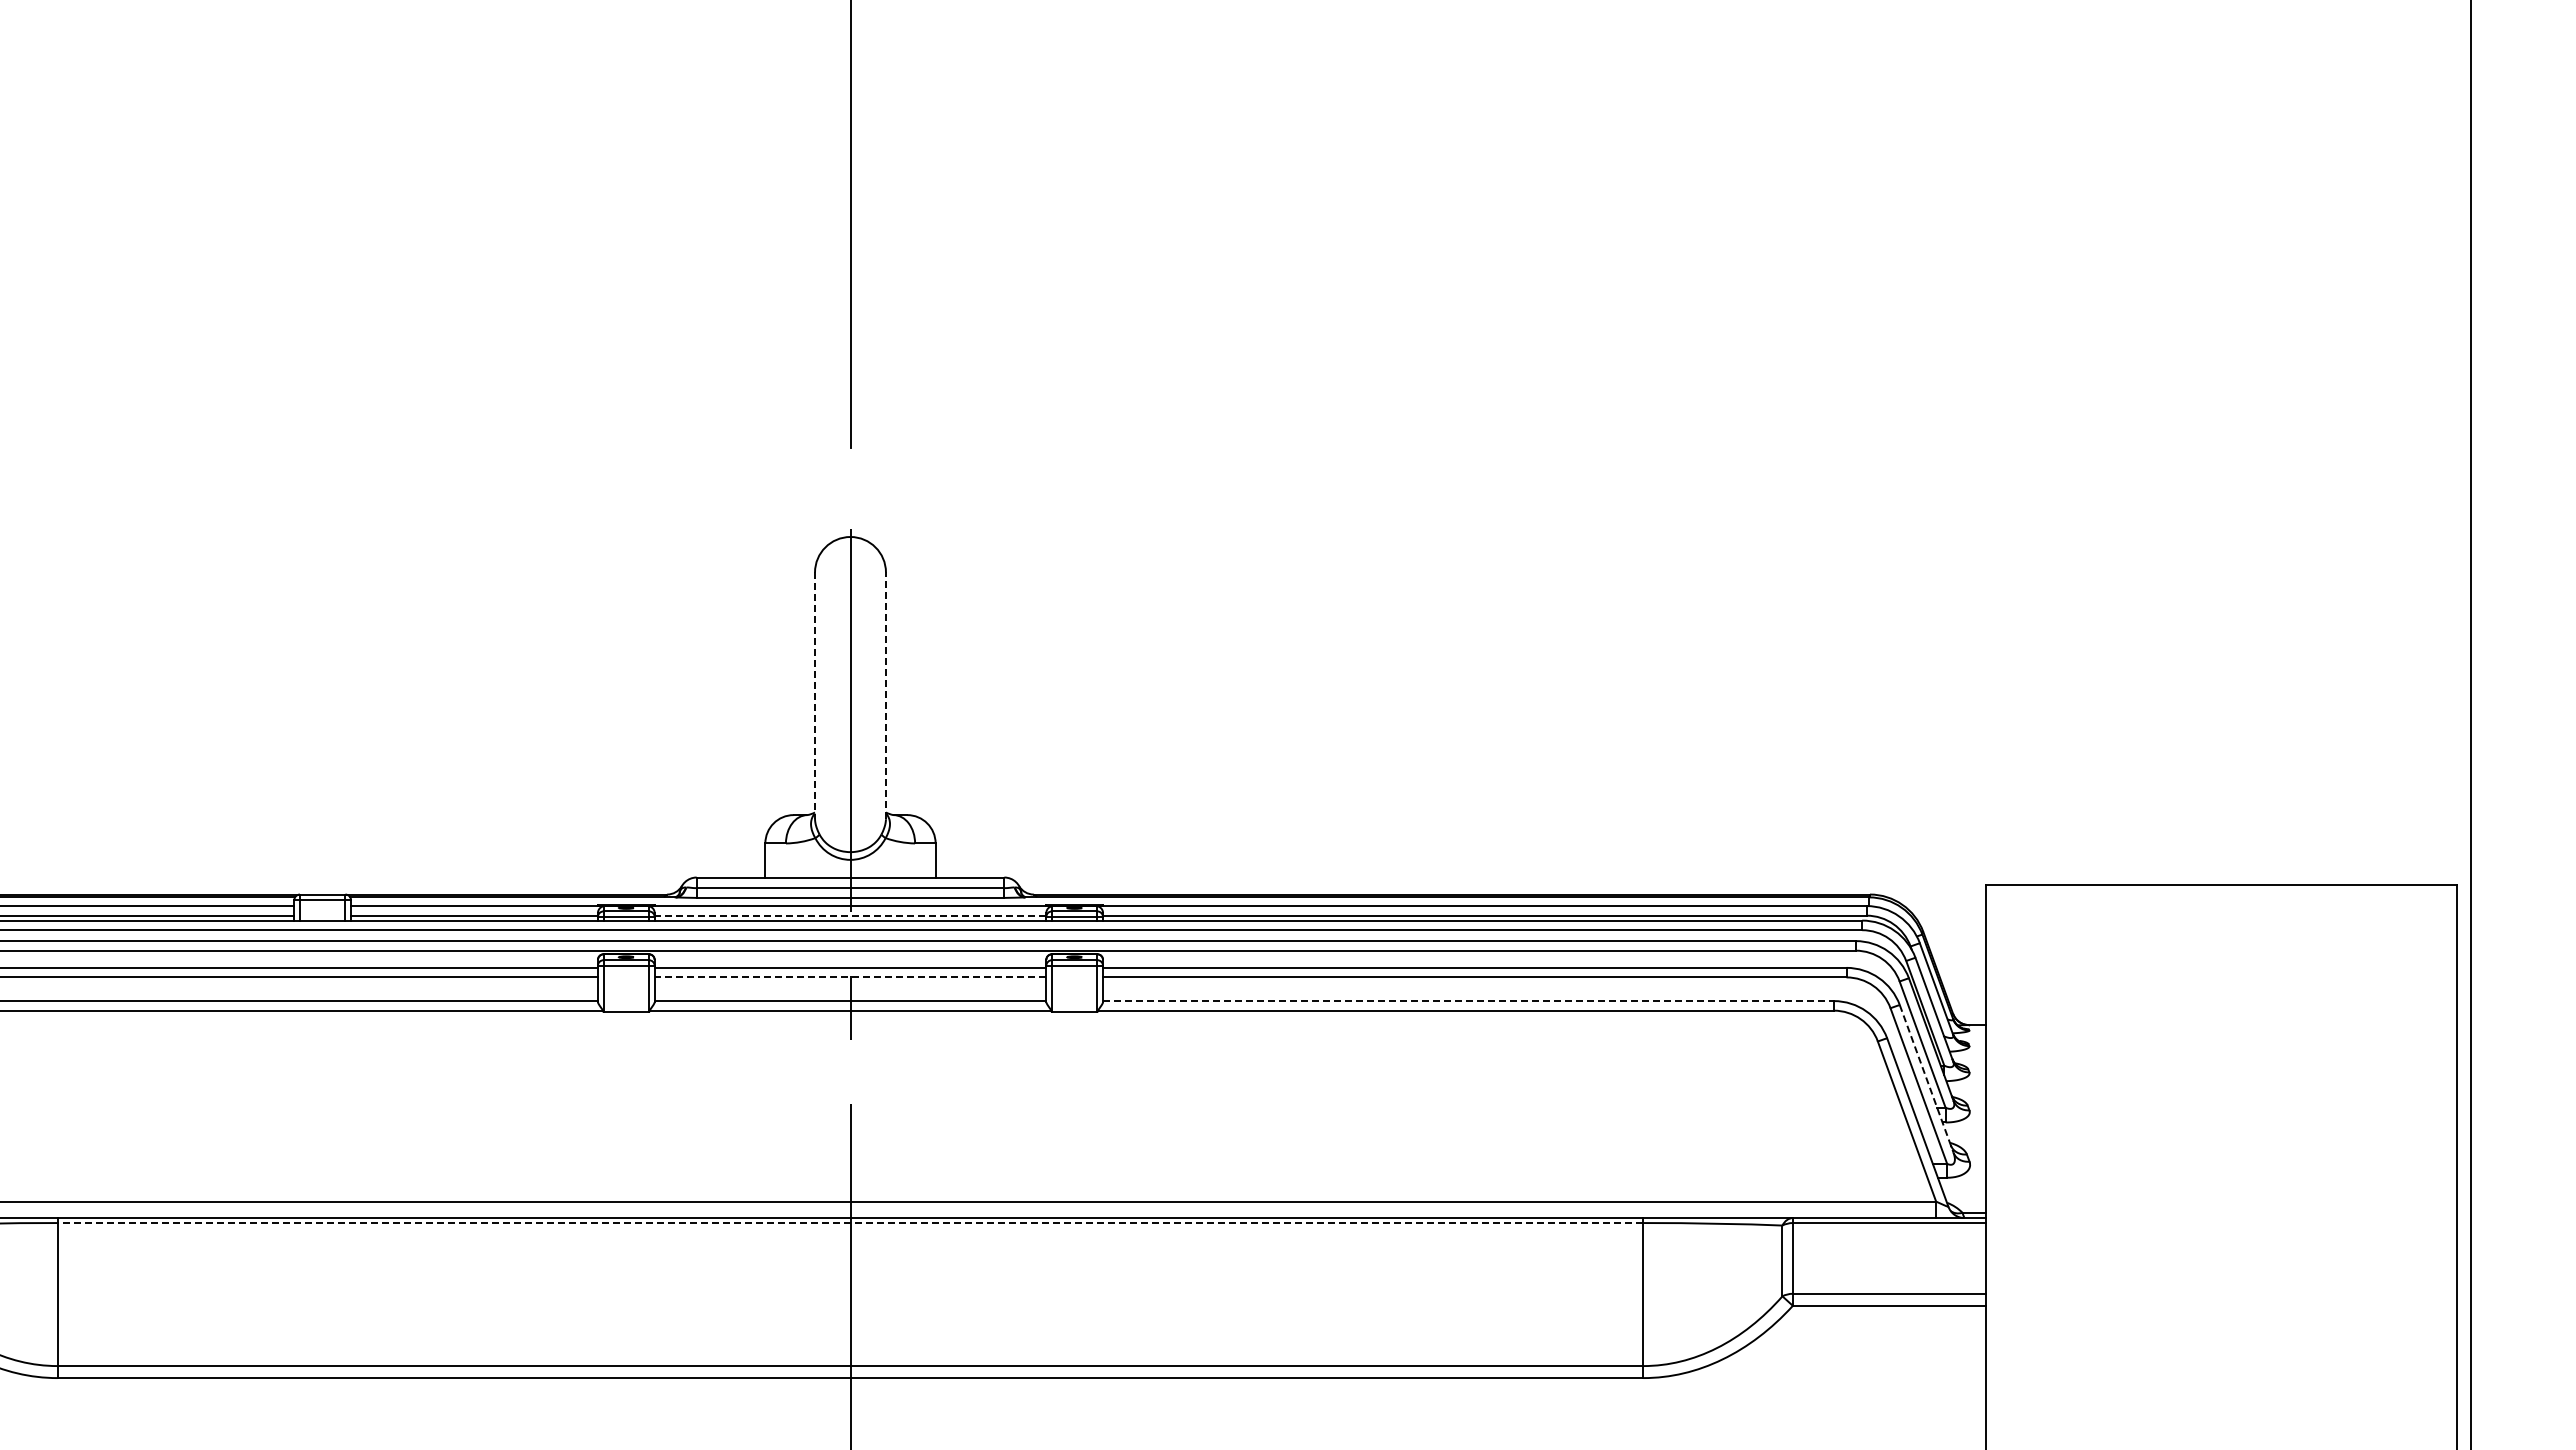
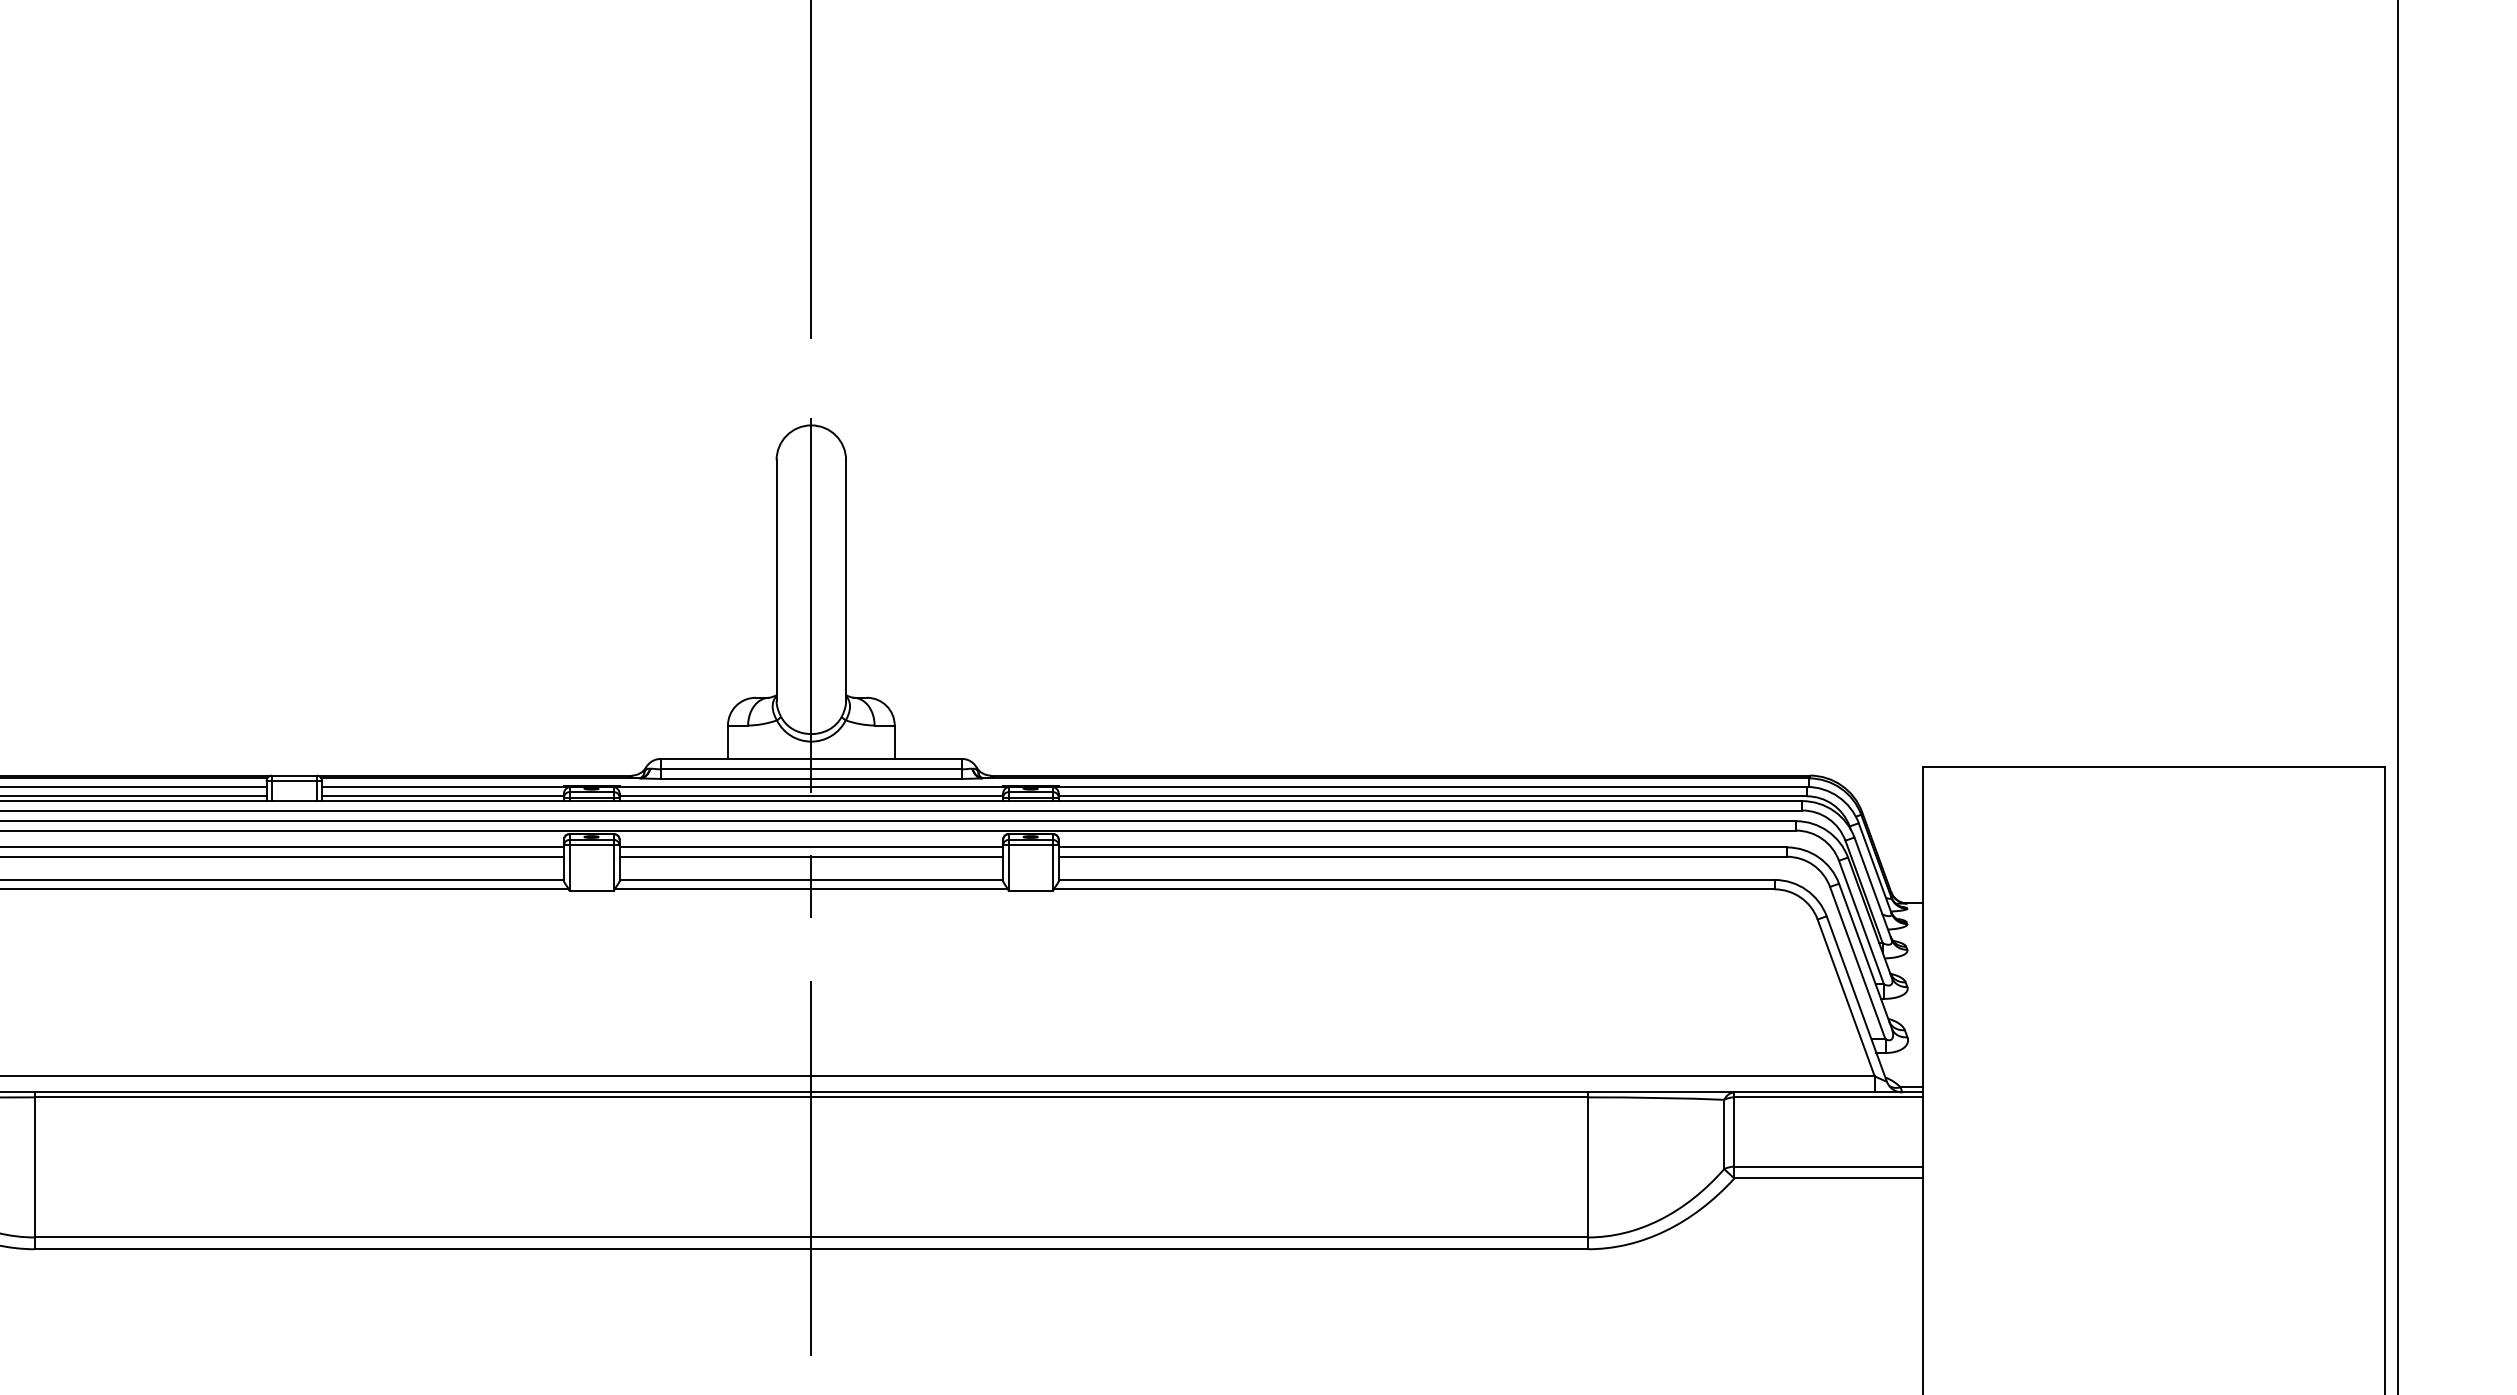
line: (885, 695) -> (845, 580), dashed -> solid
line: (815, 696) -> (777, 581), dashed -> solid
line: (850, 915) -> (811, 796), dashed -> solid
line: (850, 977) -> (811, 856), dashed -> solid
line: (1468, 1001) -> (1416, 880), dashed -> solid
line: (1926, 1078) -> (1865, 955), dashed -> solid
line: (850, 1223) -> (811, 1097), dashed -> solid

